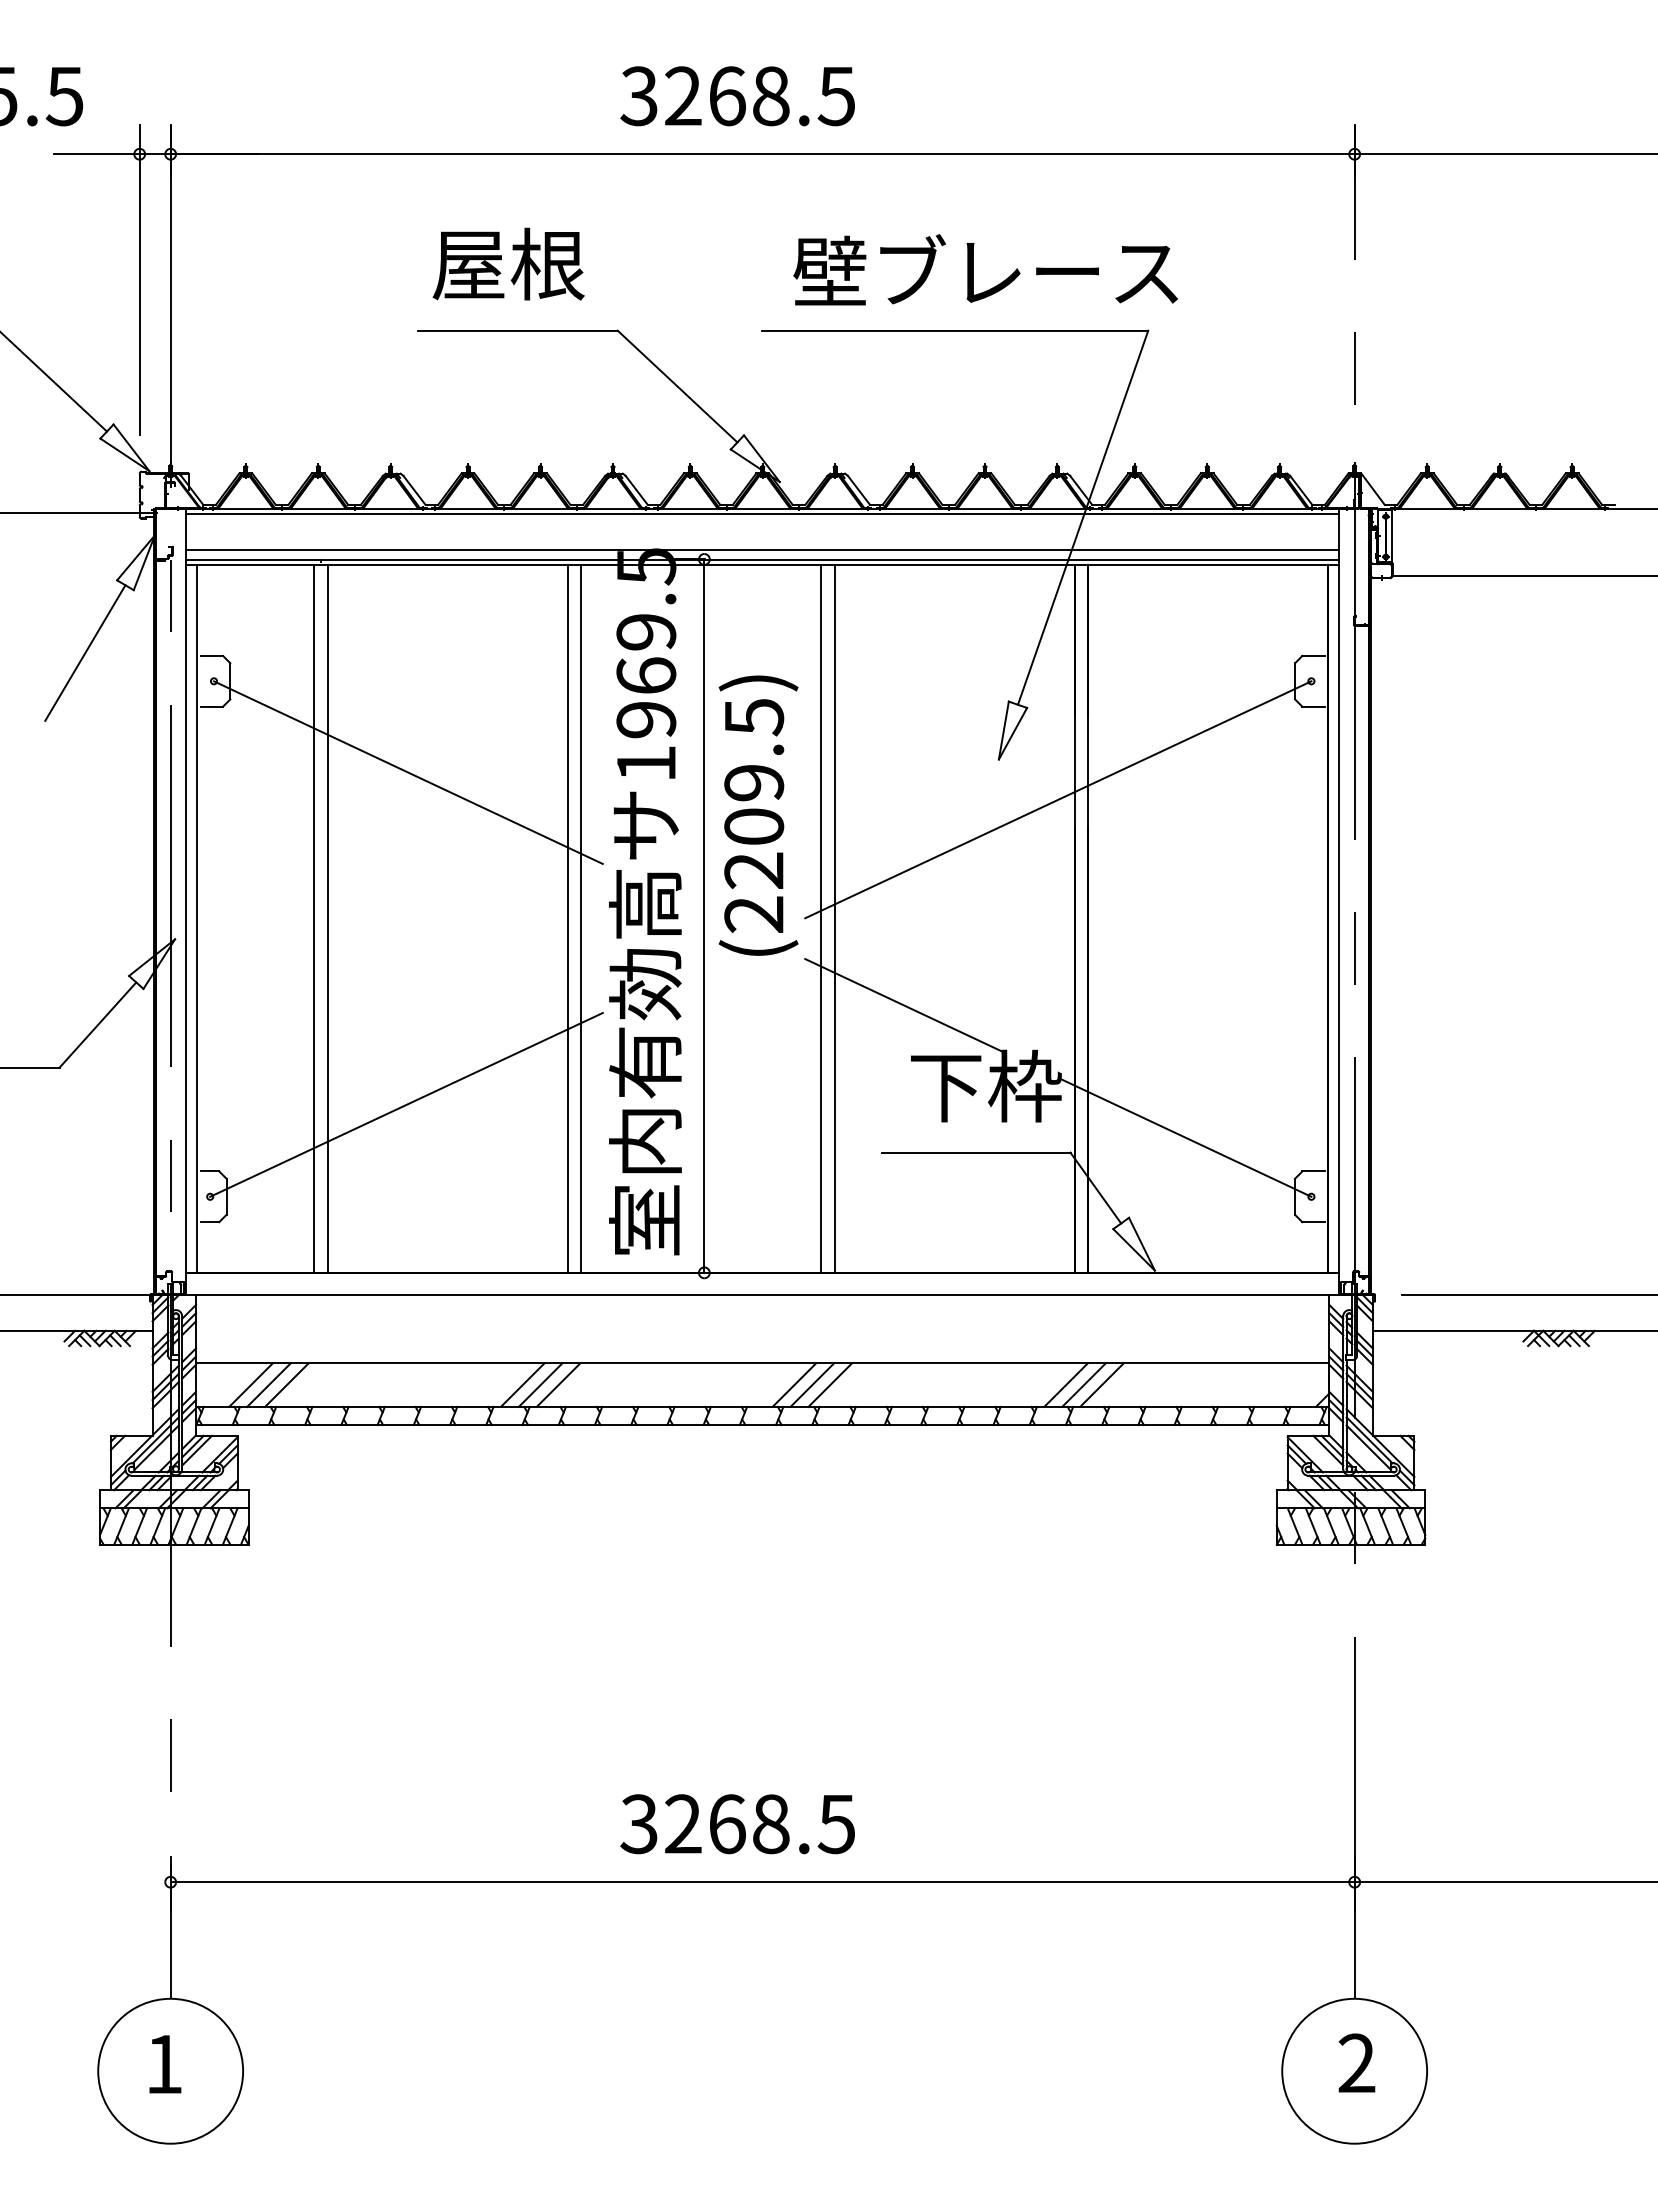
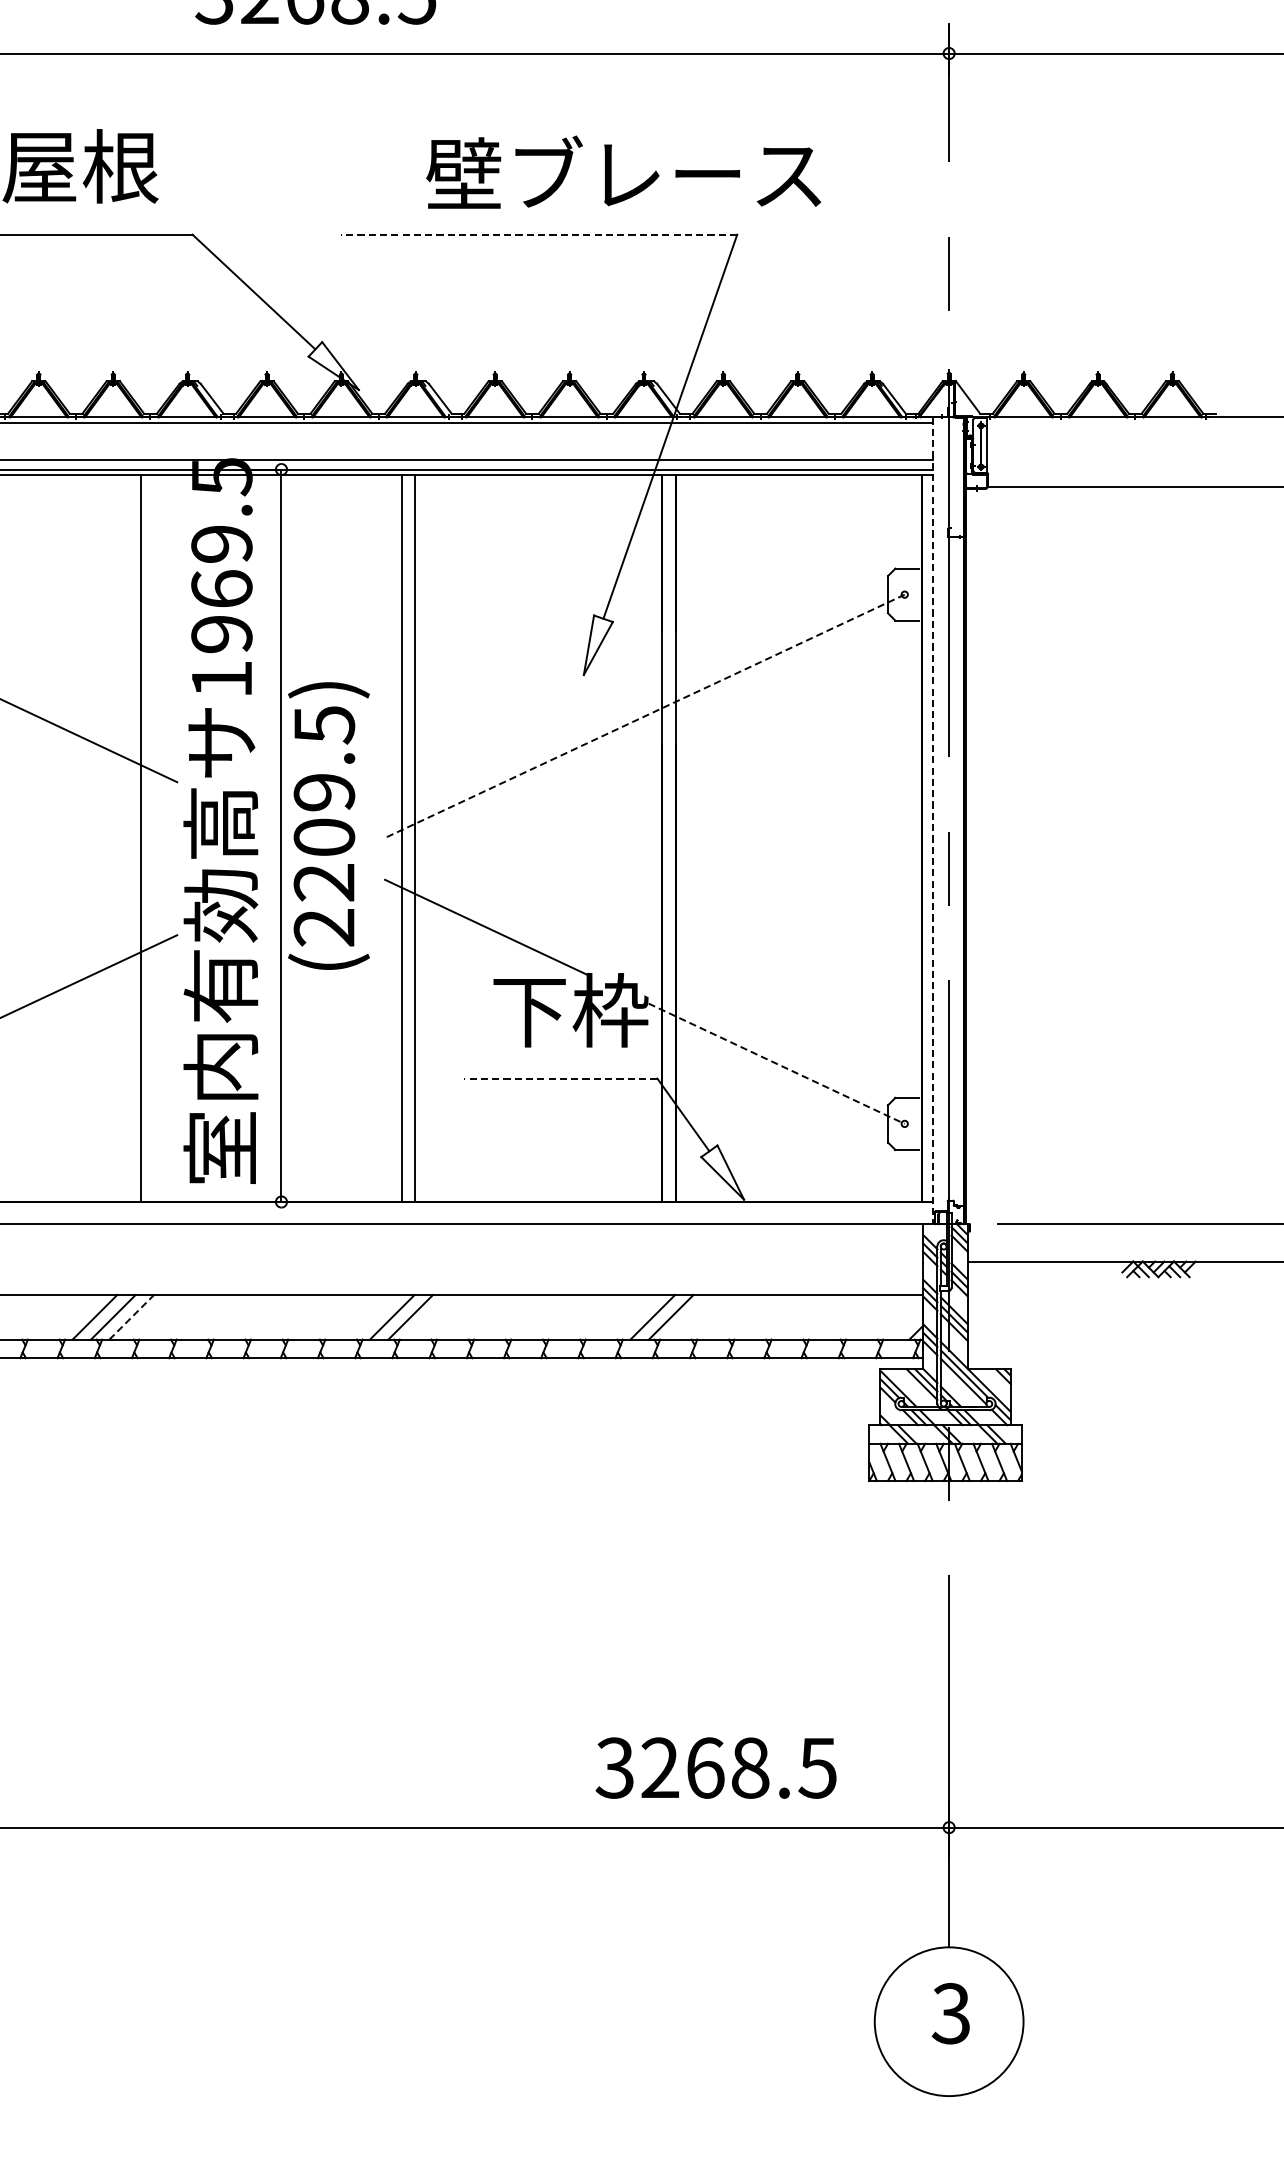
text: (985, 269) -> (623, 171), moved
line: (954, 330) -> (538, 234), solid -> dashed
line: (1057, 800) -> (644, 717), solid -> dashed
text: (758, 815) -> (328, 825), moved
line: (1339, 901) -> (933, 820), solid -> dashed
line: (581, 918) -> (155, 838), removed
line: (1186, 1138) -> (776, 1064), solid -> dashed
line: (975, 1152) -> (559, 1078), solid -> dashed
line: (794, 1384) -> (374, 1316), removed
line: (1101, 1384) -> (689, 1316), removed
line: (558, 1385) -> (131, 1317), solid -> dashed
text: (737, 1824) -> (715, 1768), moved
text: (1356, 2063) -> (951, 2013), 2 -> 3

